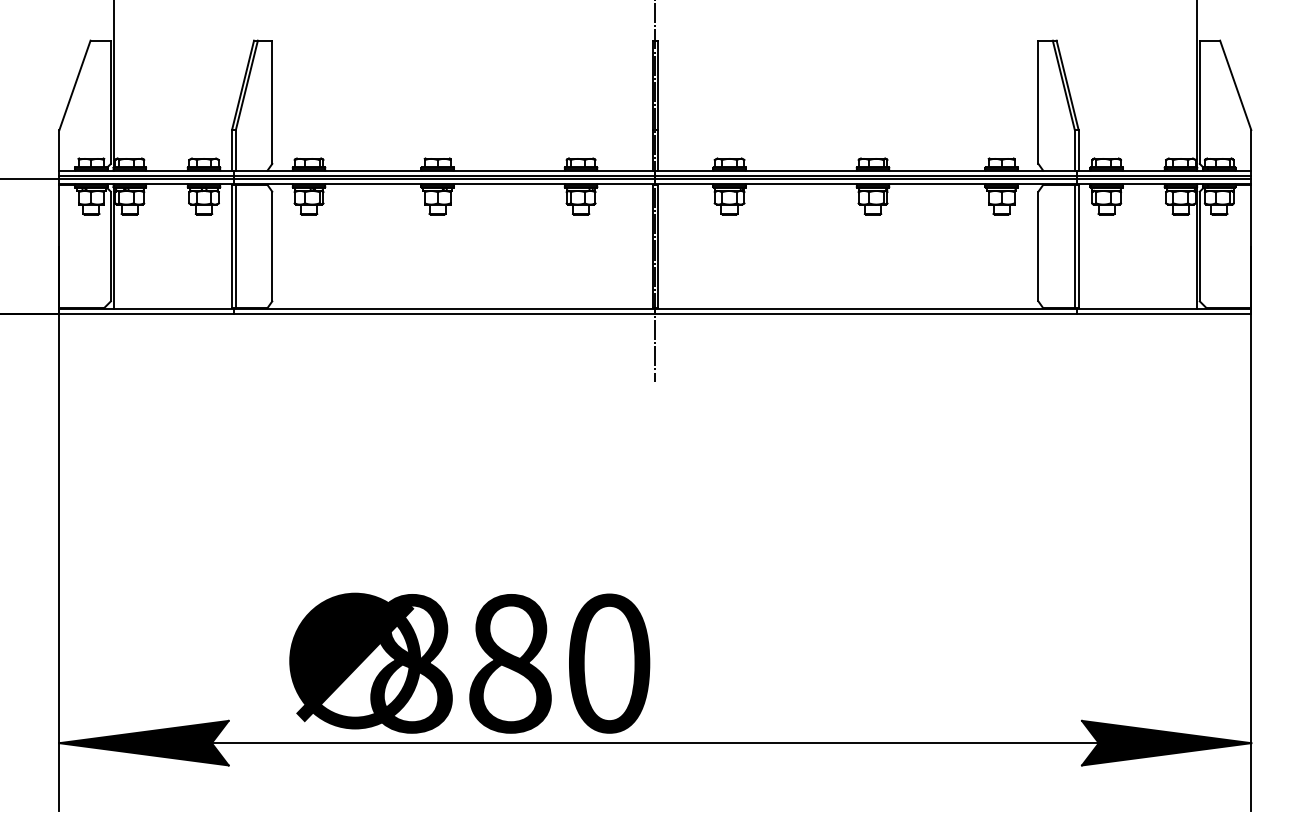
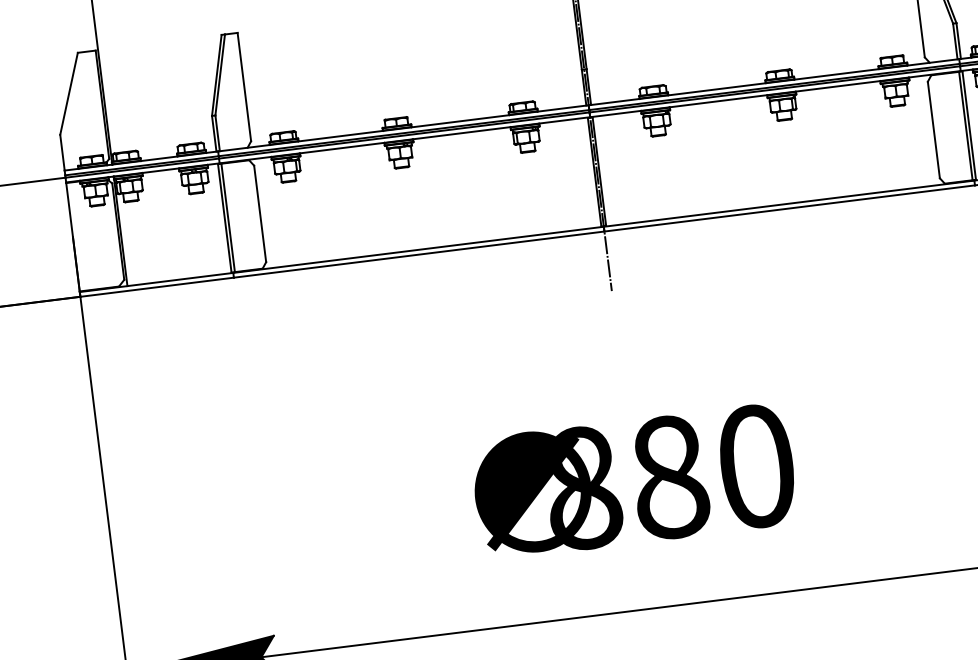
text: (469, 662) -> (633, 480), moved

